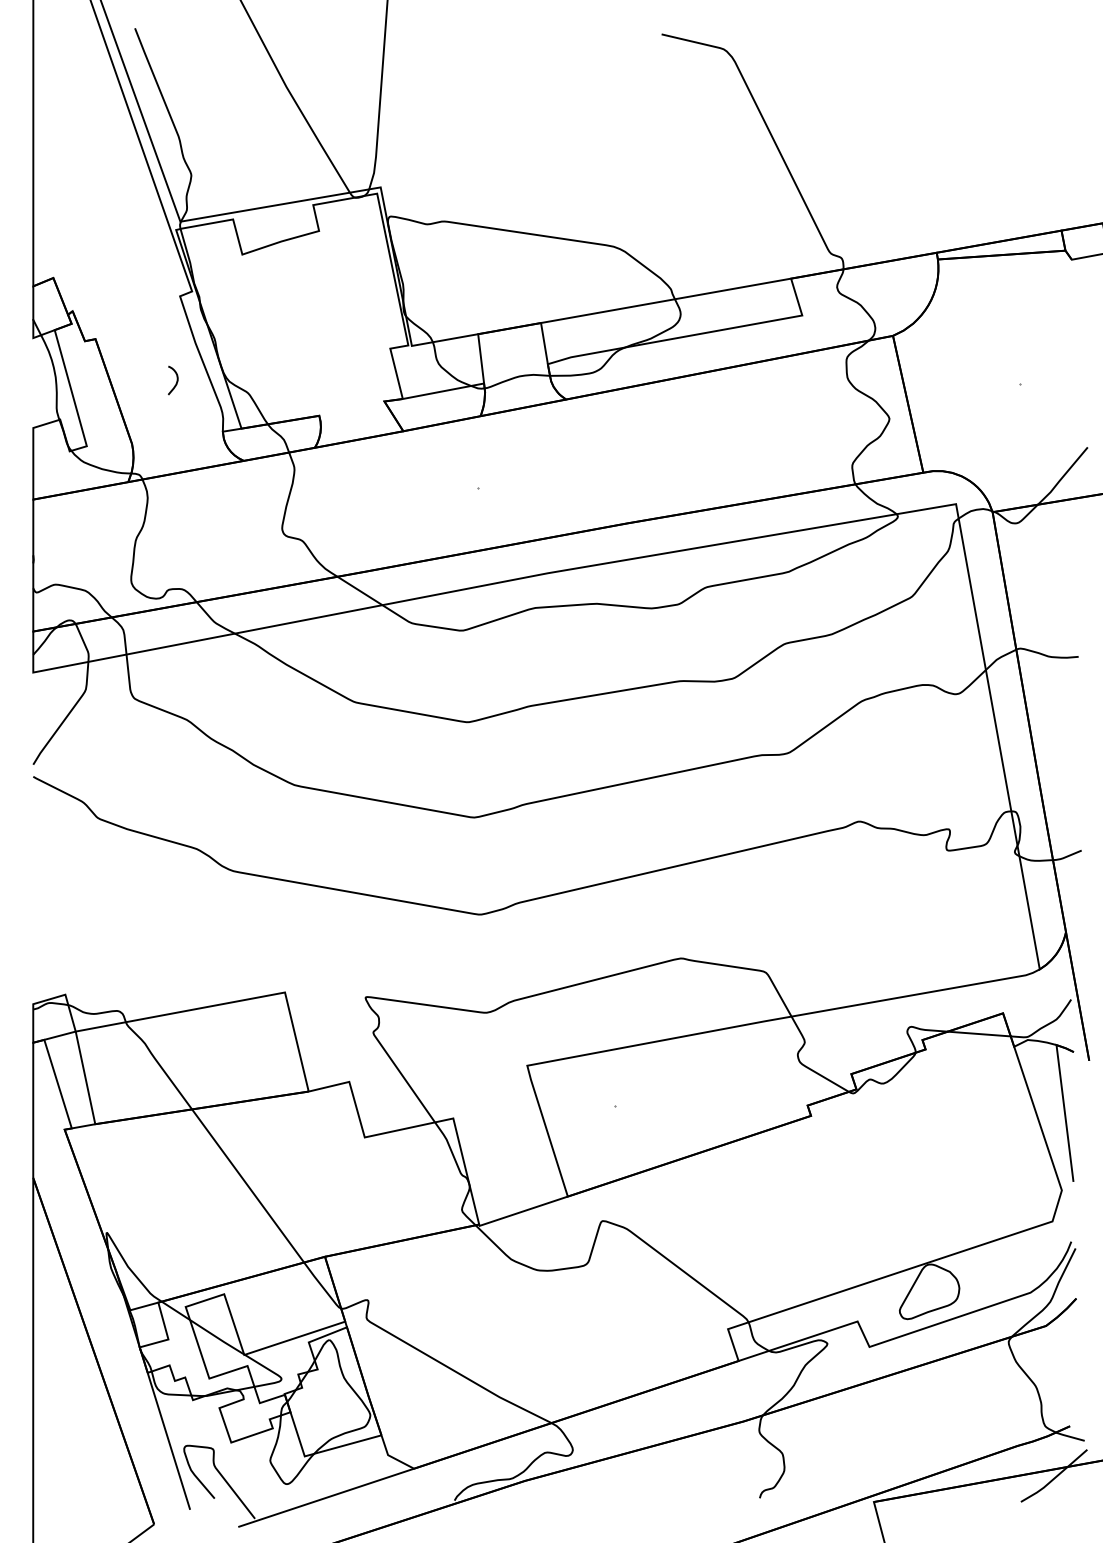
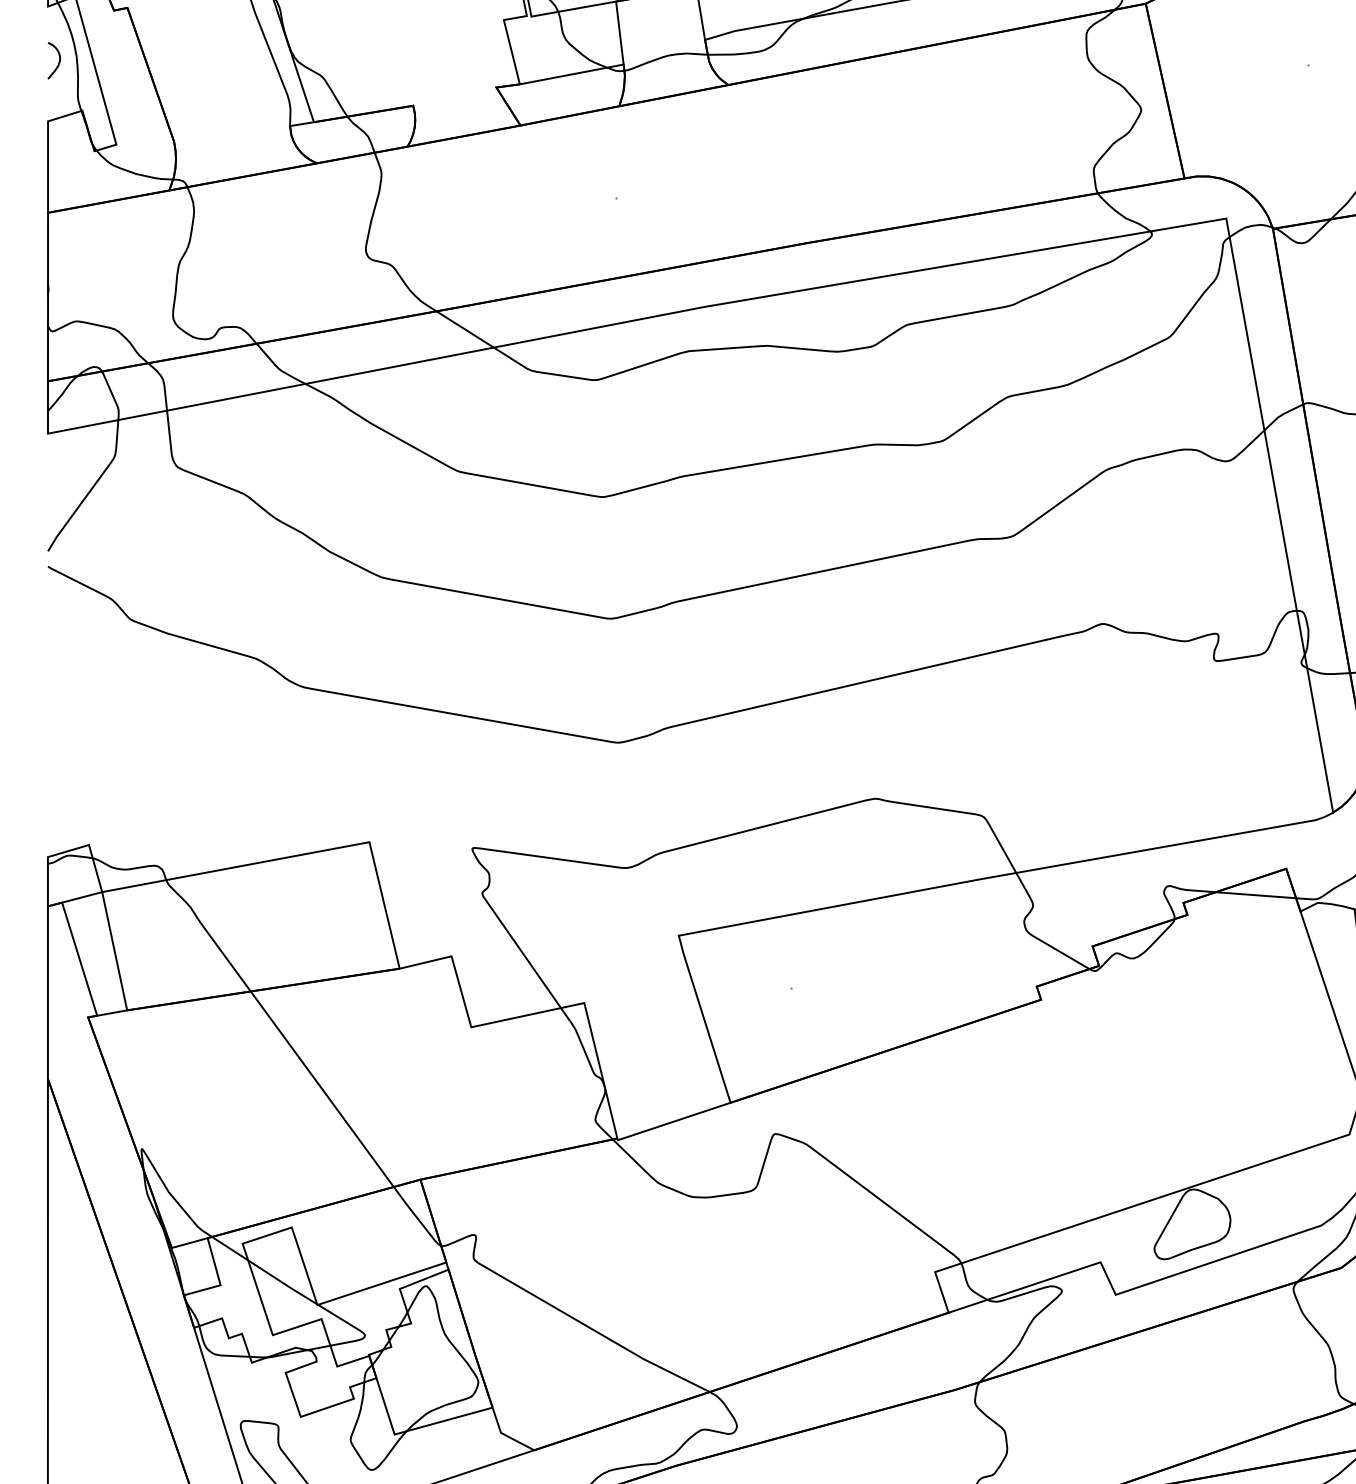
curve: (176, 380) -> (58, 60), moved

